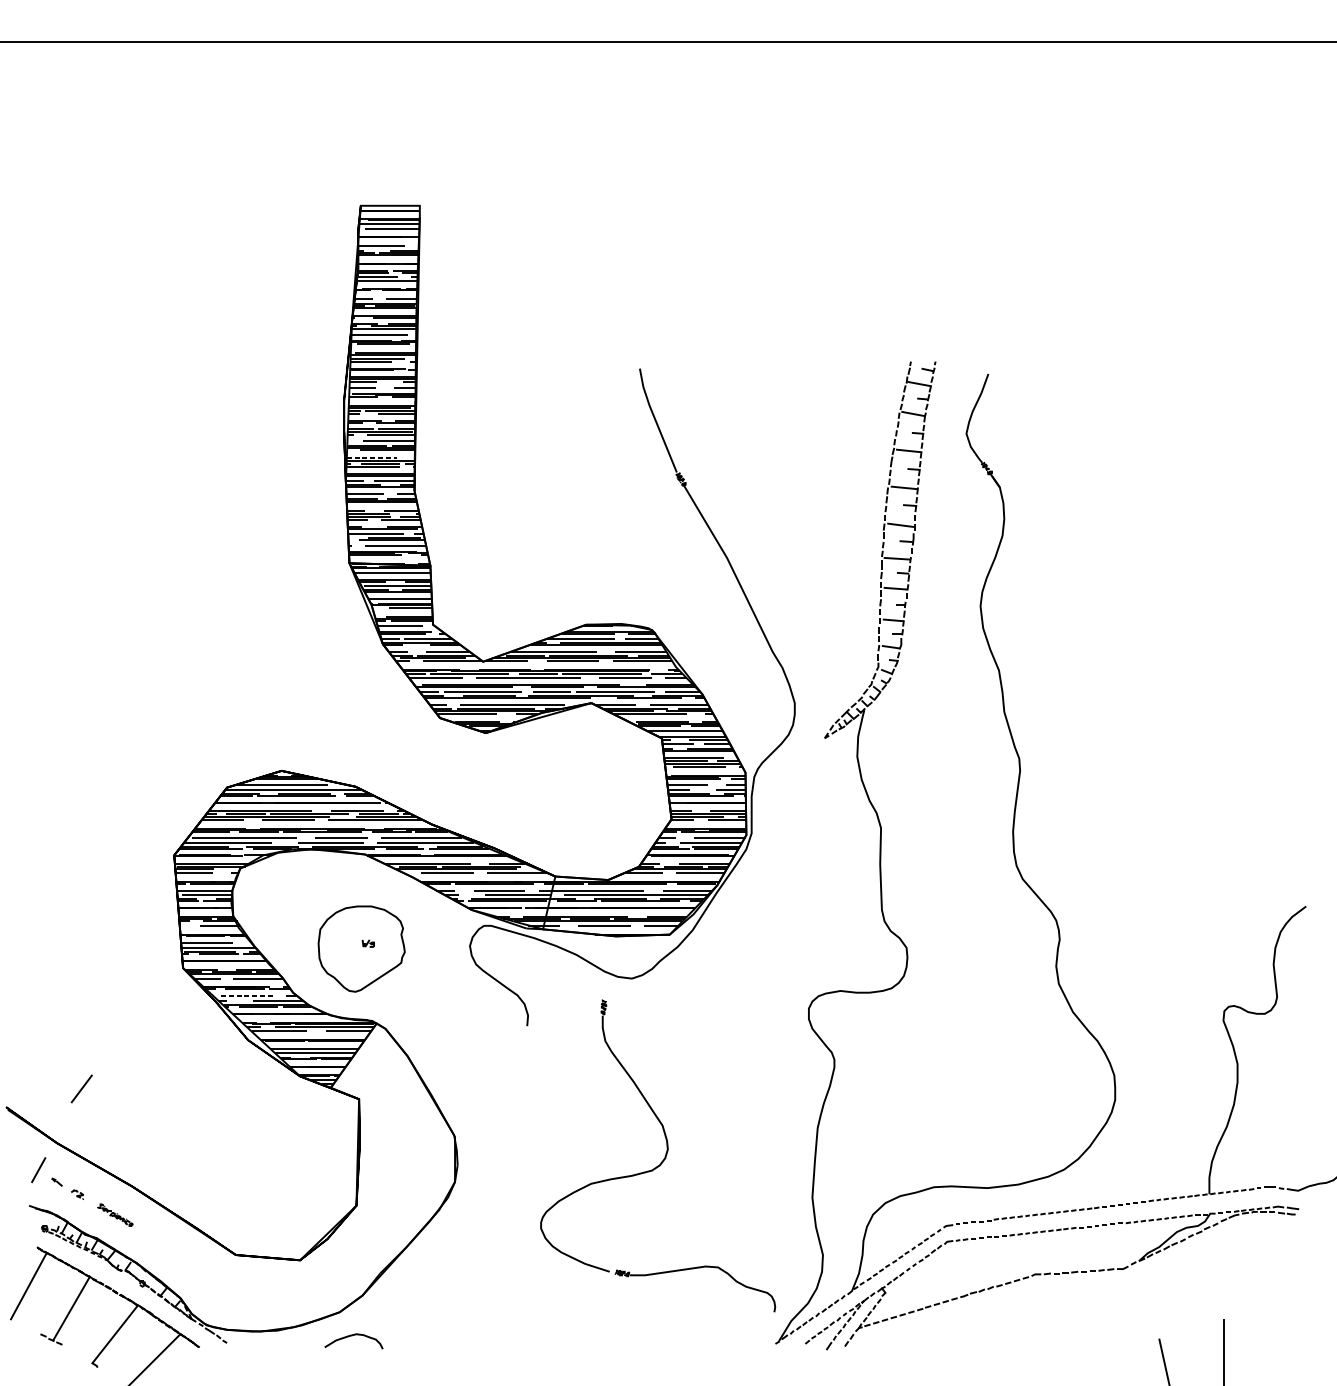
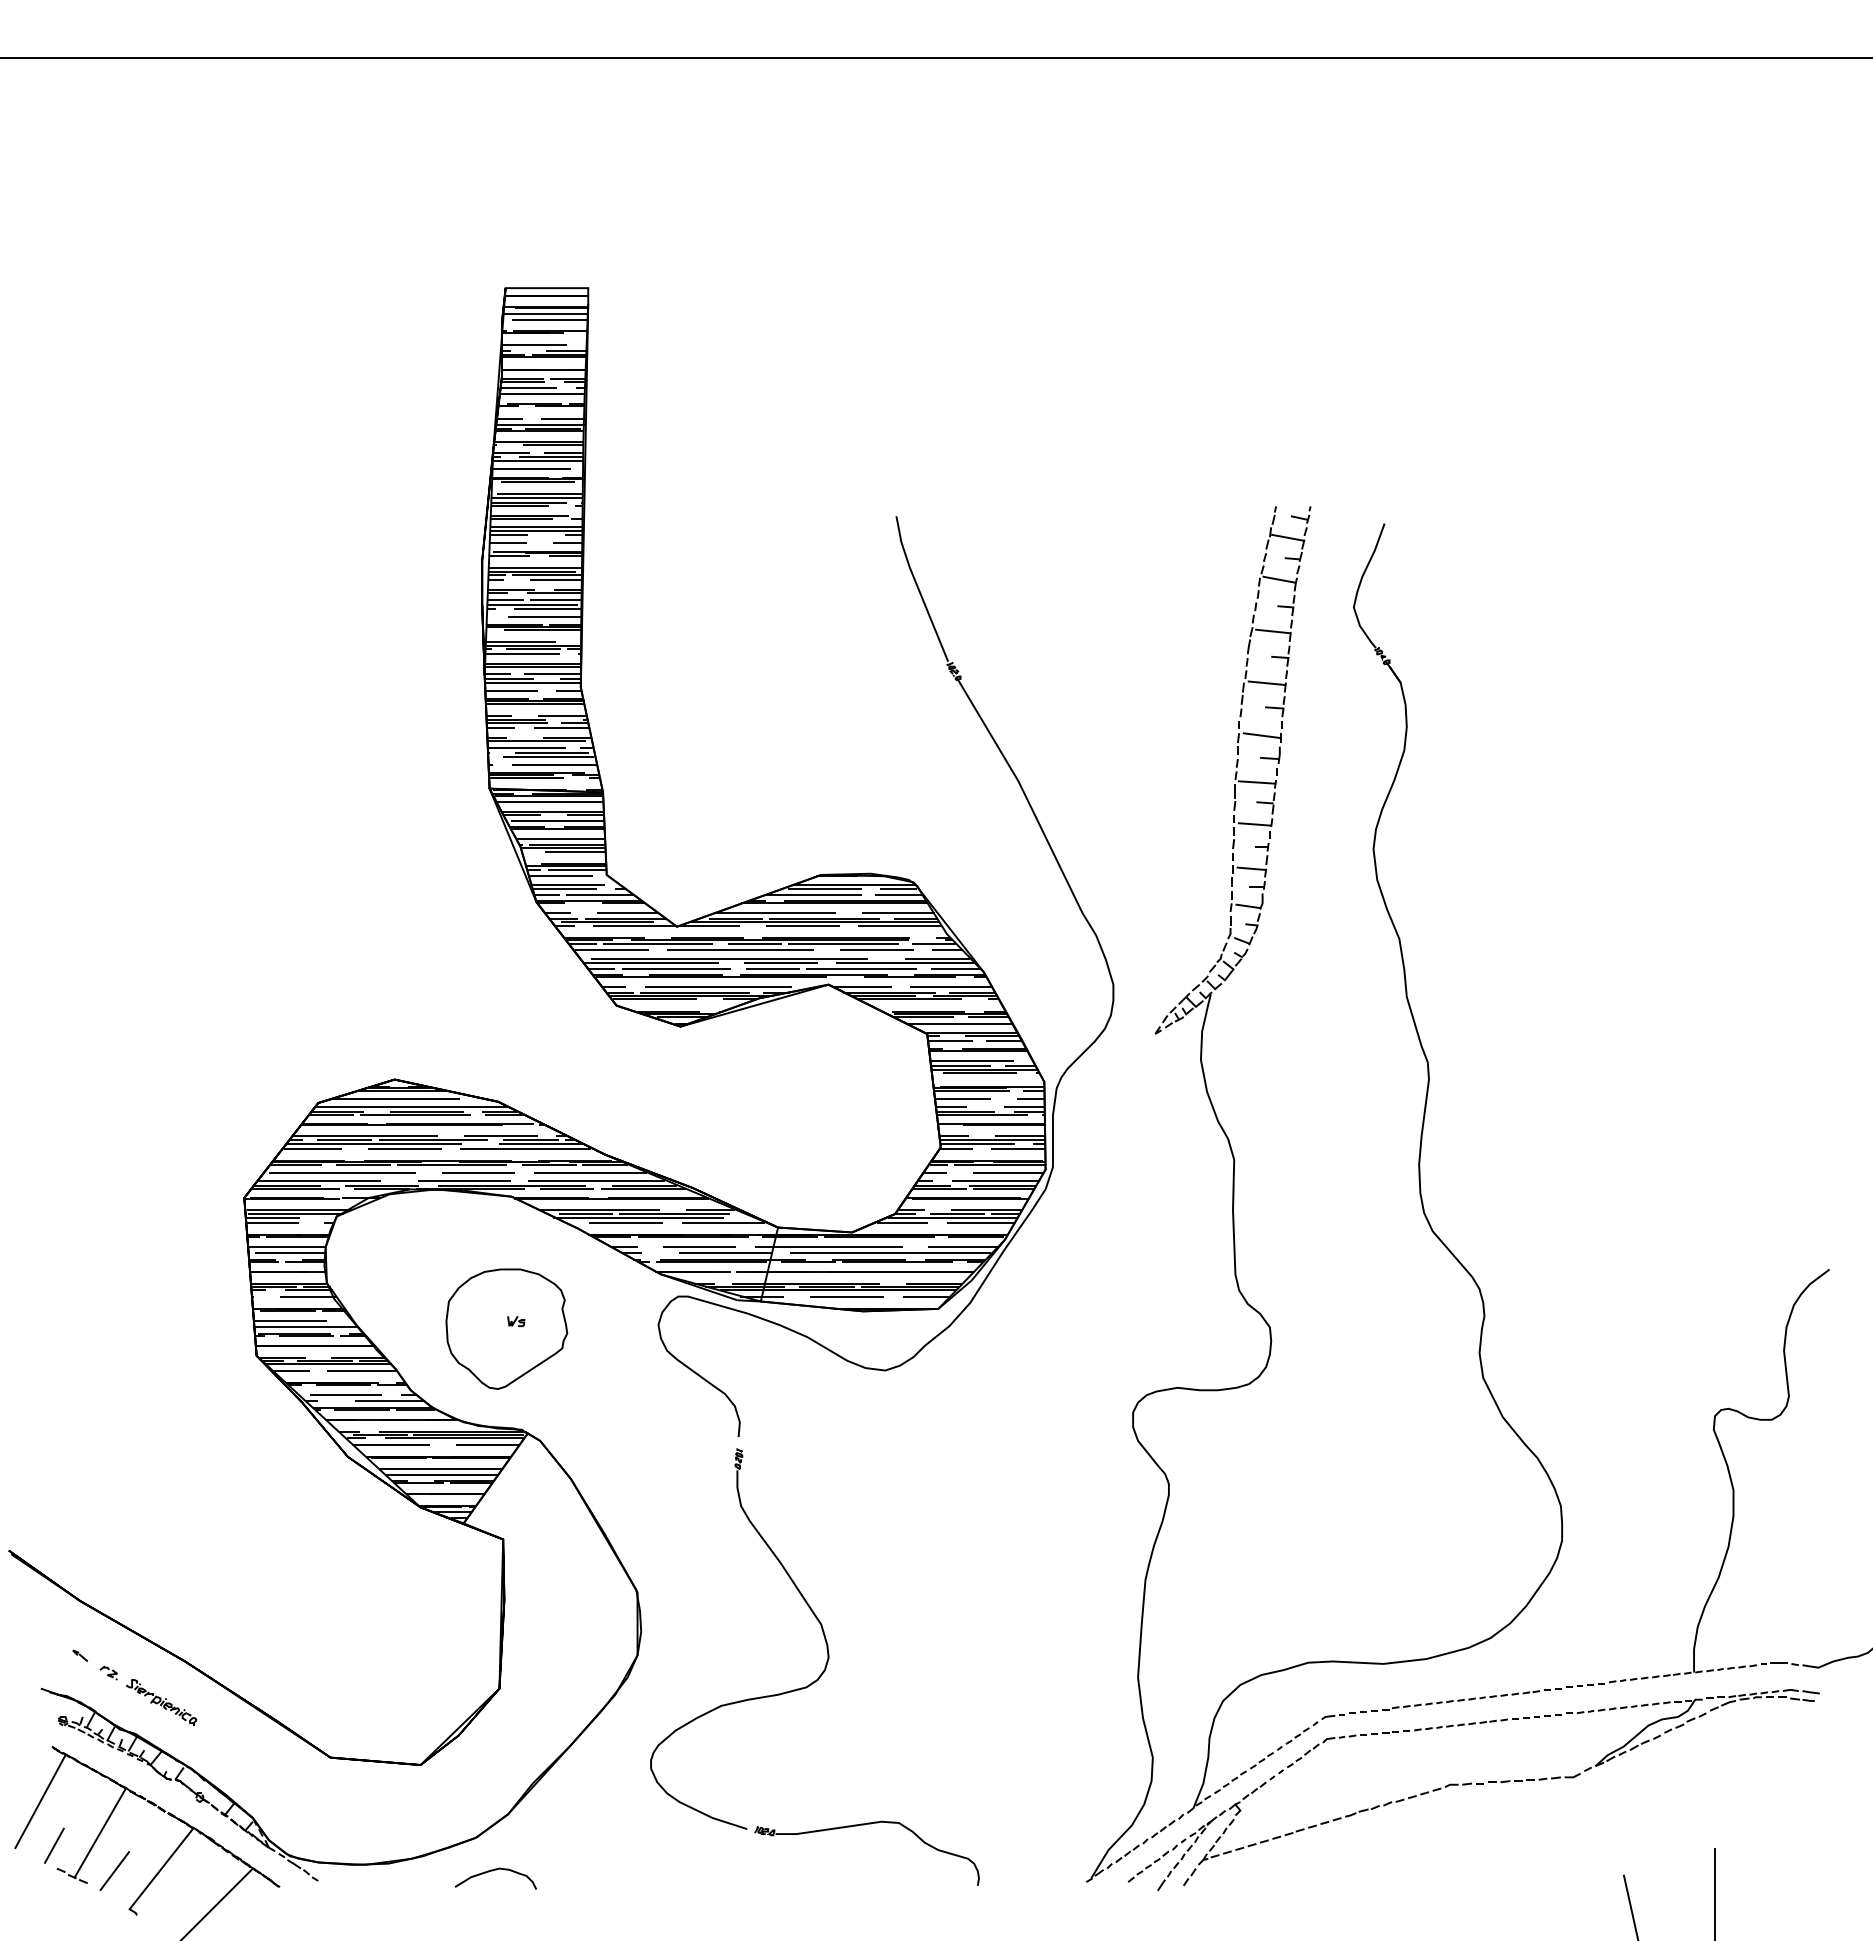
line: (372, 458) -> (521, 641), dashed -> solid
line: (247, 996) -> (346, 1395), dashed -> solid
line: (81, 1089) -> (114, 1871), moved
part: (663, 1159) -> (822, 1671), moved
line: (38, 1169) -> (54, 1845), moved
part: (115, 1215) -> (161, 1702), size x1.43

